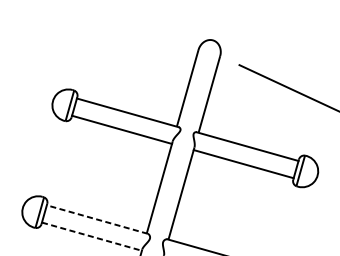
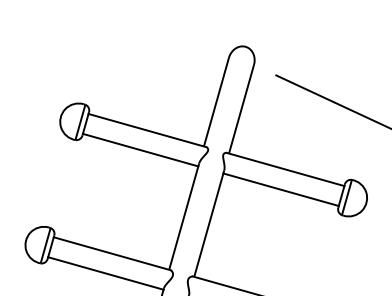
line: (97, 219) -> (112, 253), dashed -> solid
line: (91, 236) -> (105, 273), dashed -> solid

